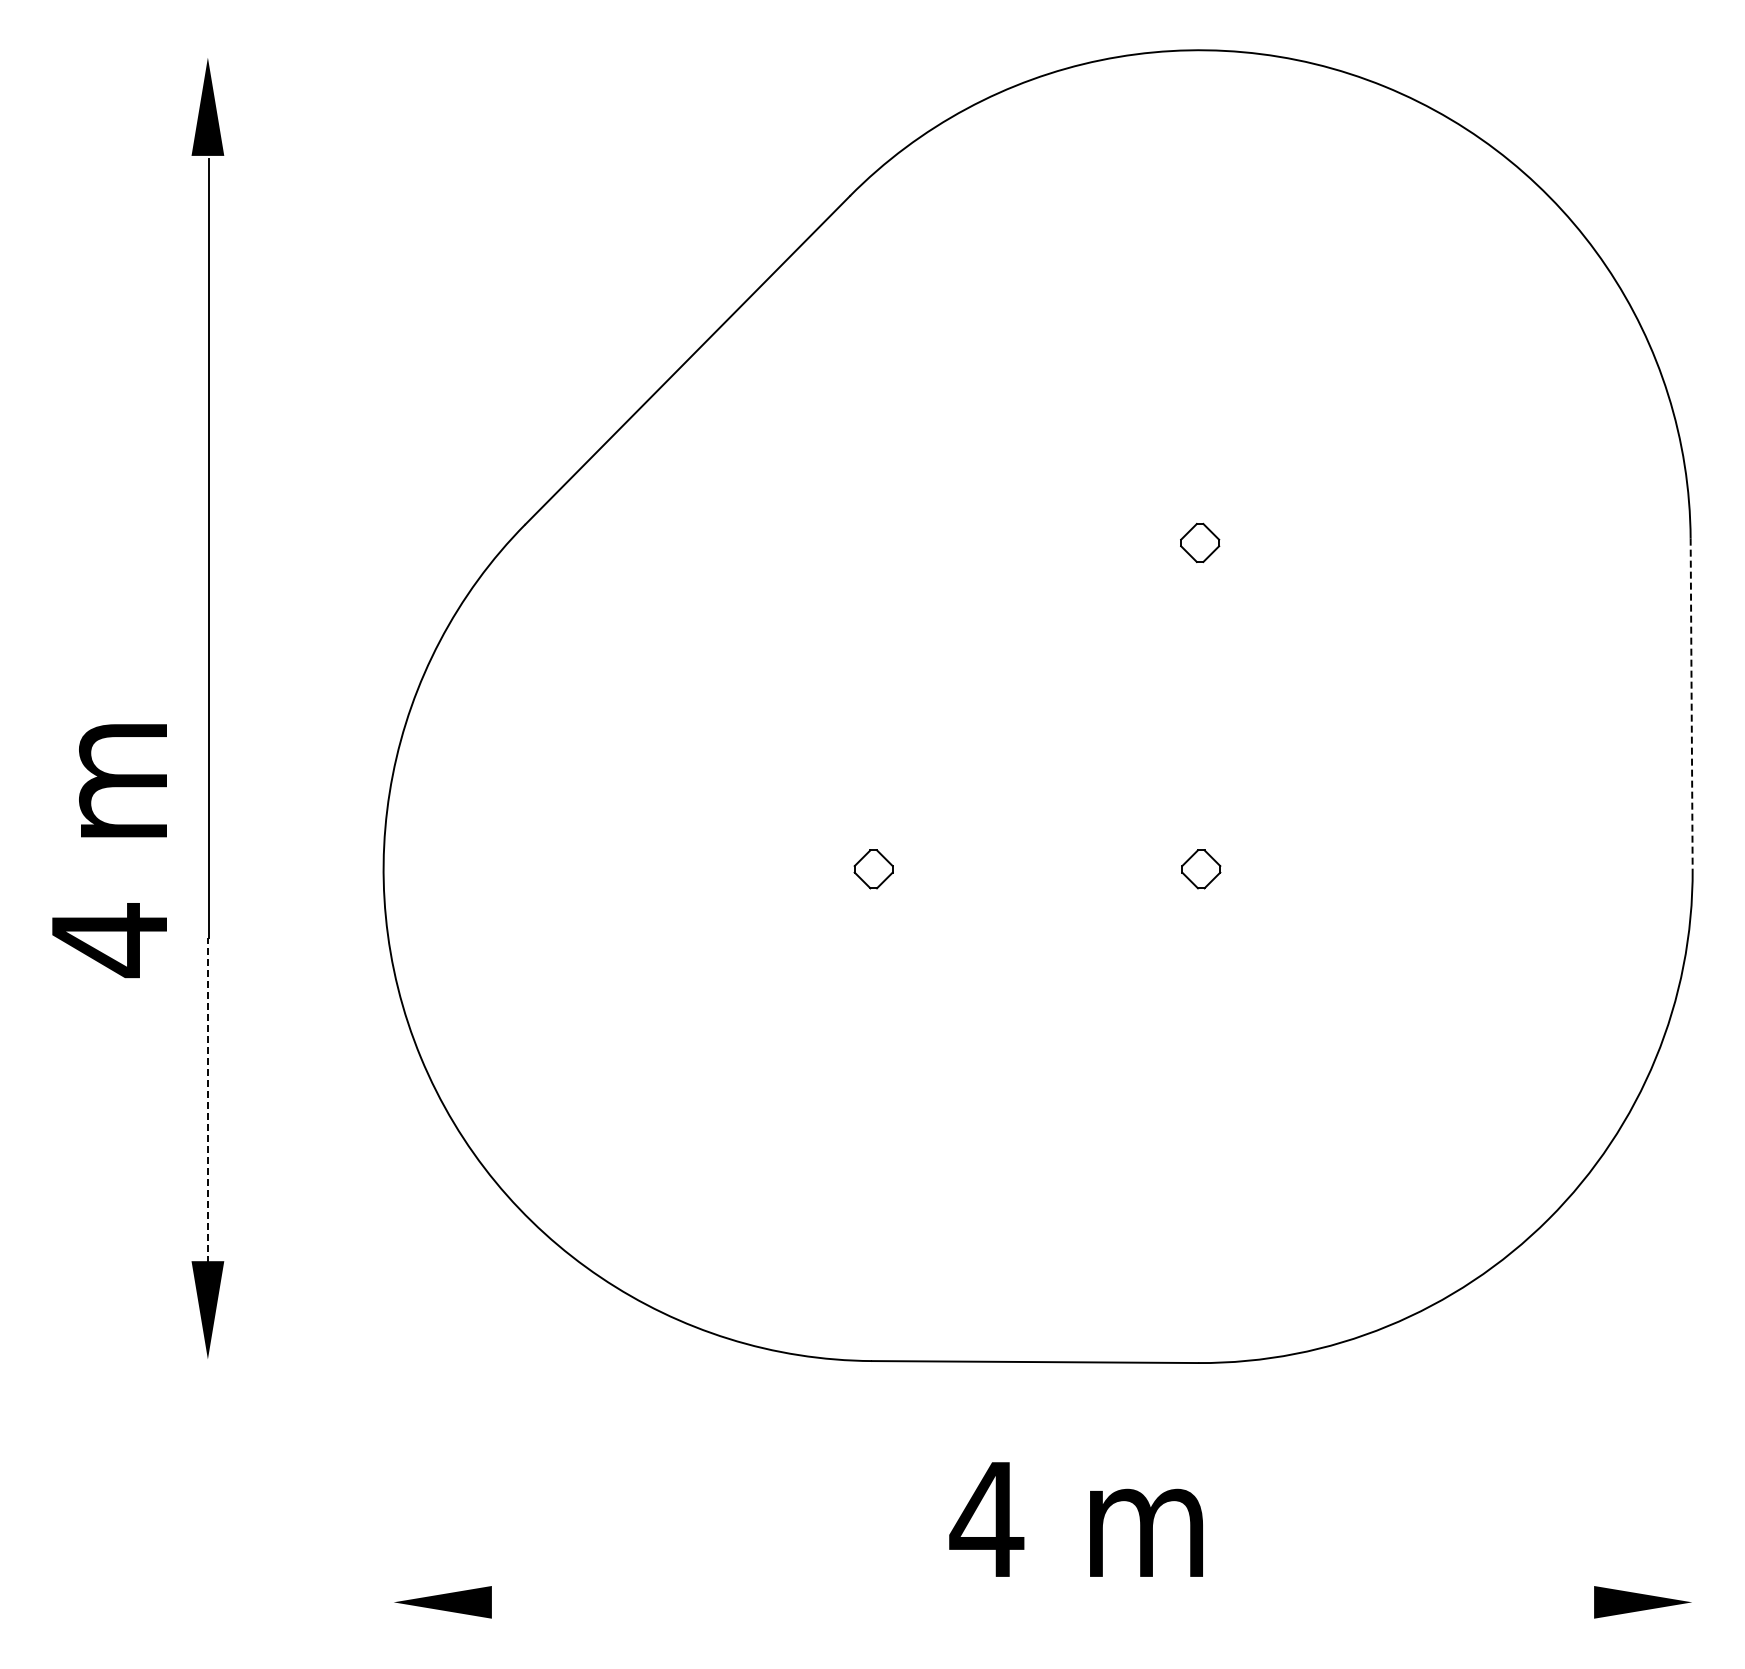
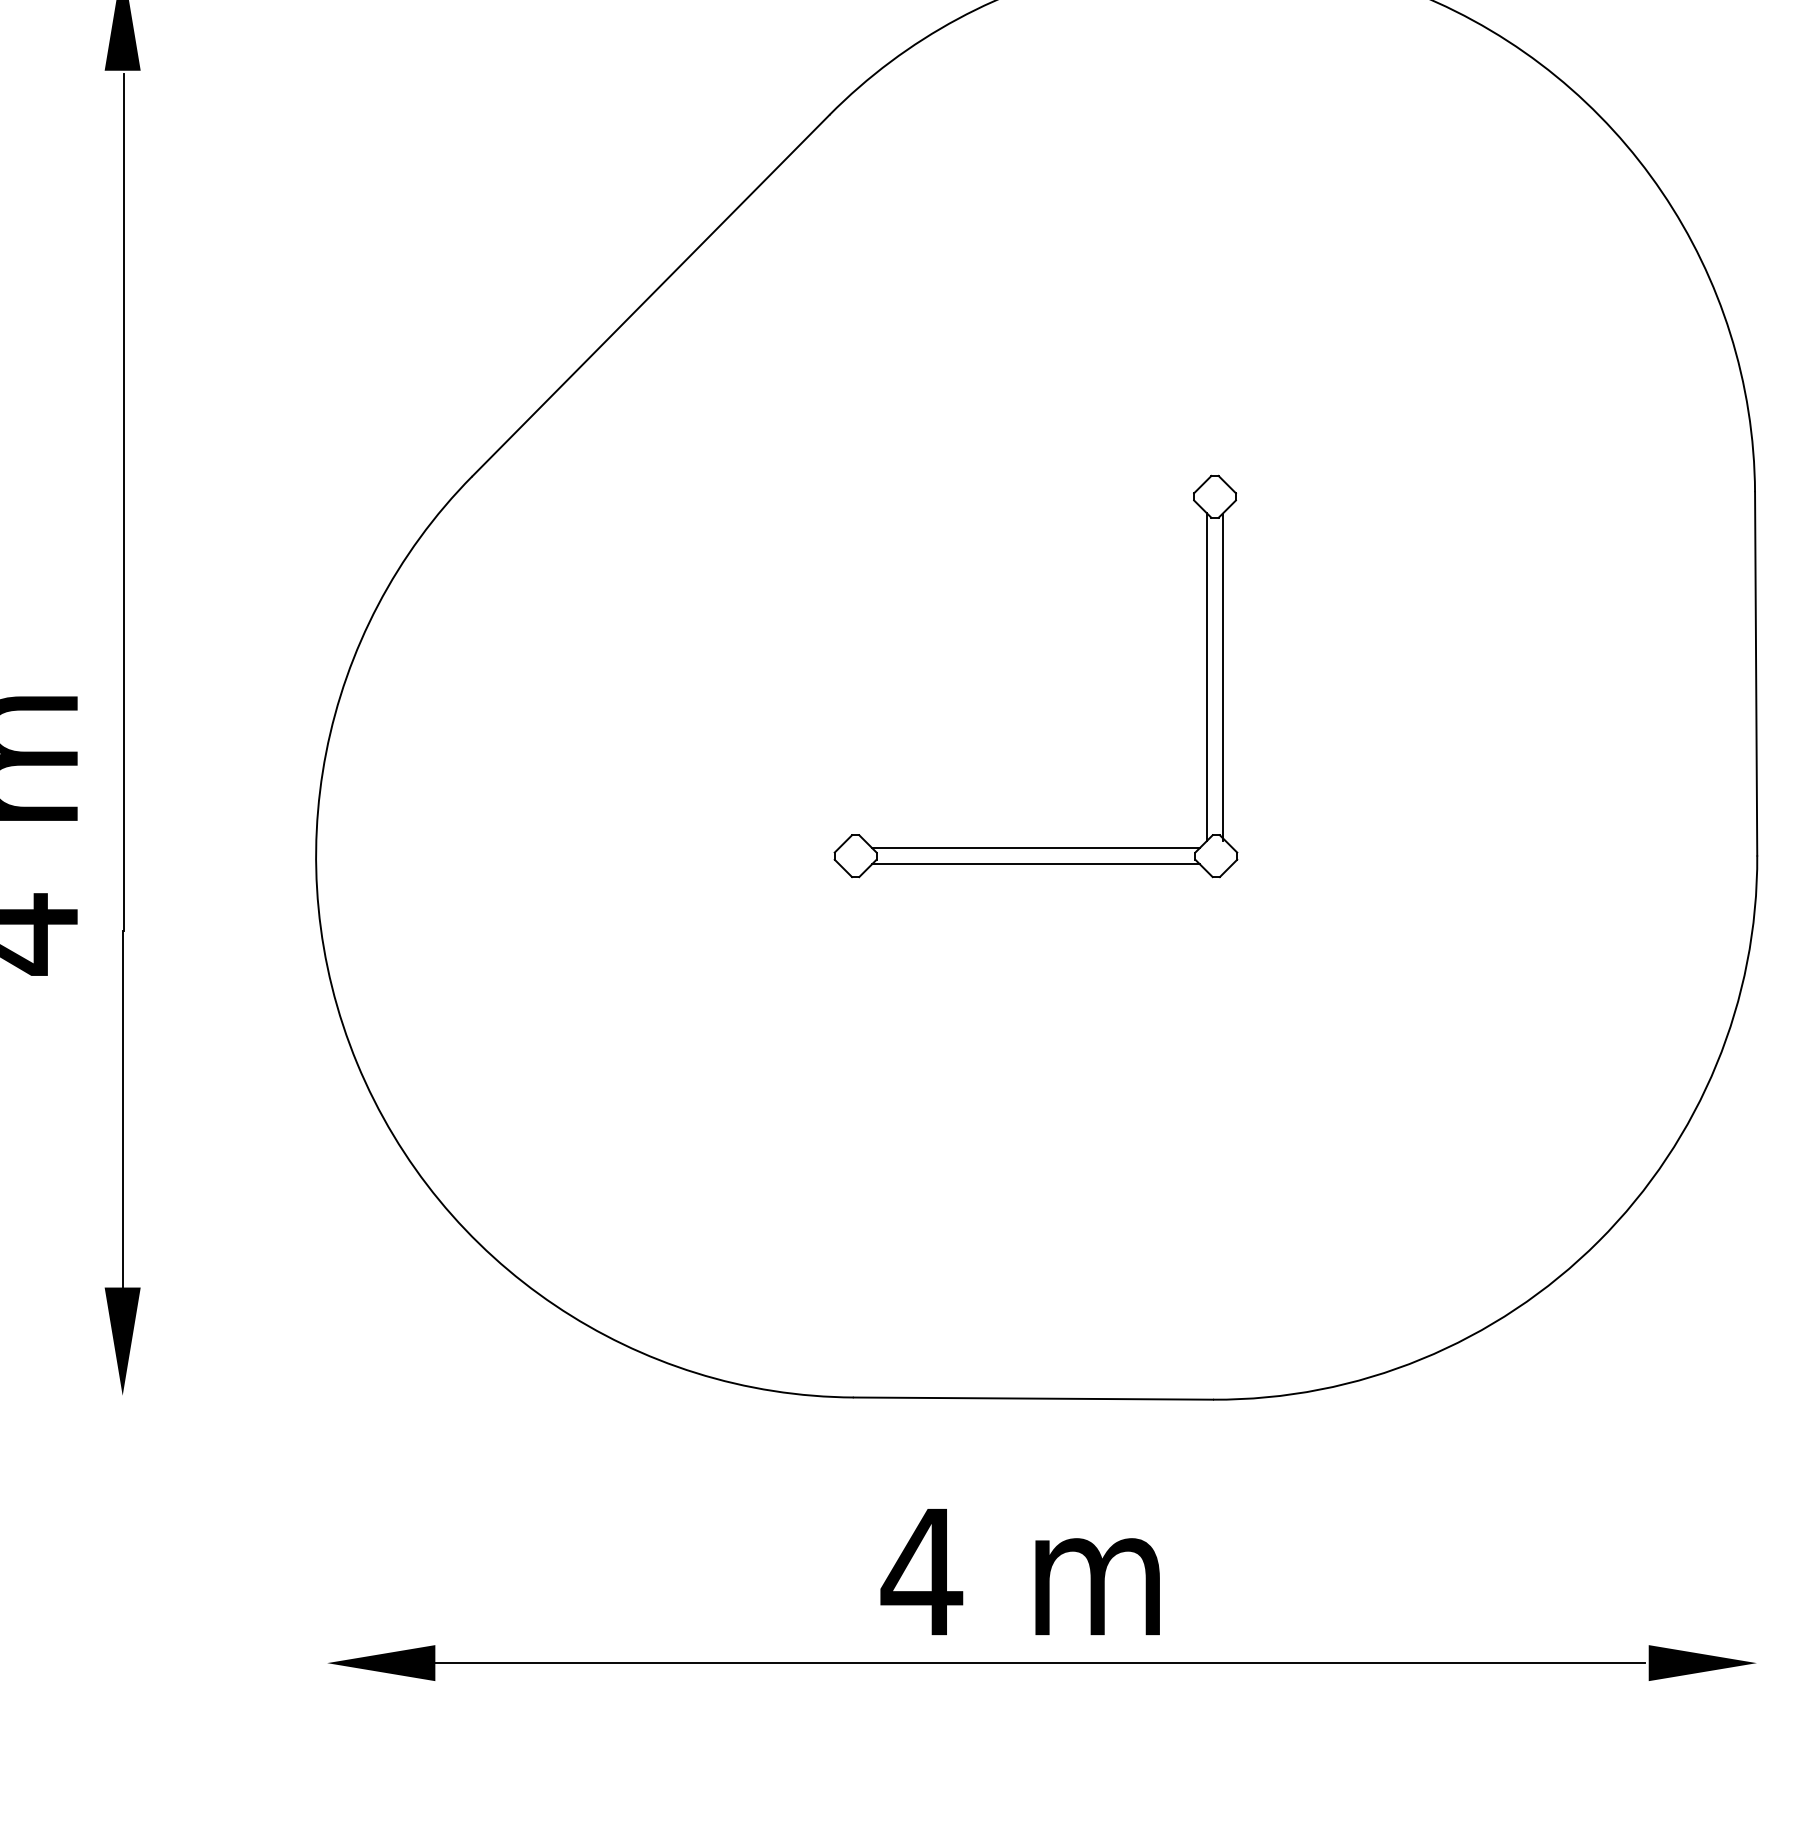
line: (1691, 704) -> (1755, 674), dashed -> solid
line: (1192, 706) -> (1206, 676), added
line: (1207, 706) -> (1223, 676), added
line: (1037, 861) -> (1035, 847), added
line: (1037, 876) -> (1035, 864), added
line: (207, 1110) -> (122, 1121), dashed -> solid
text: (1075, 1519) -> (1019, 1571), moved
line: (1039, 1602) -> (1038, 1663), added

